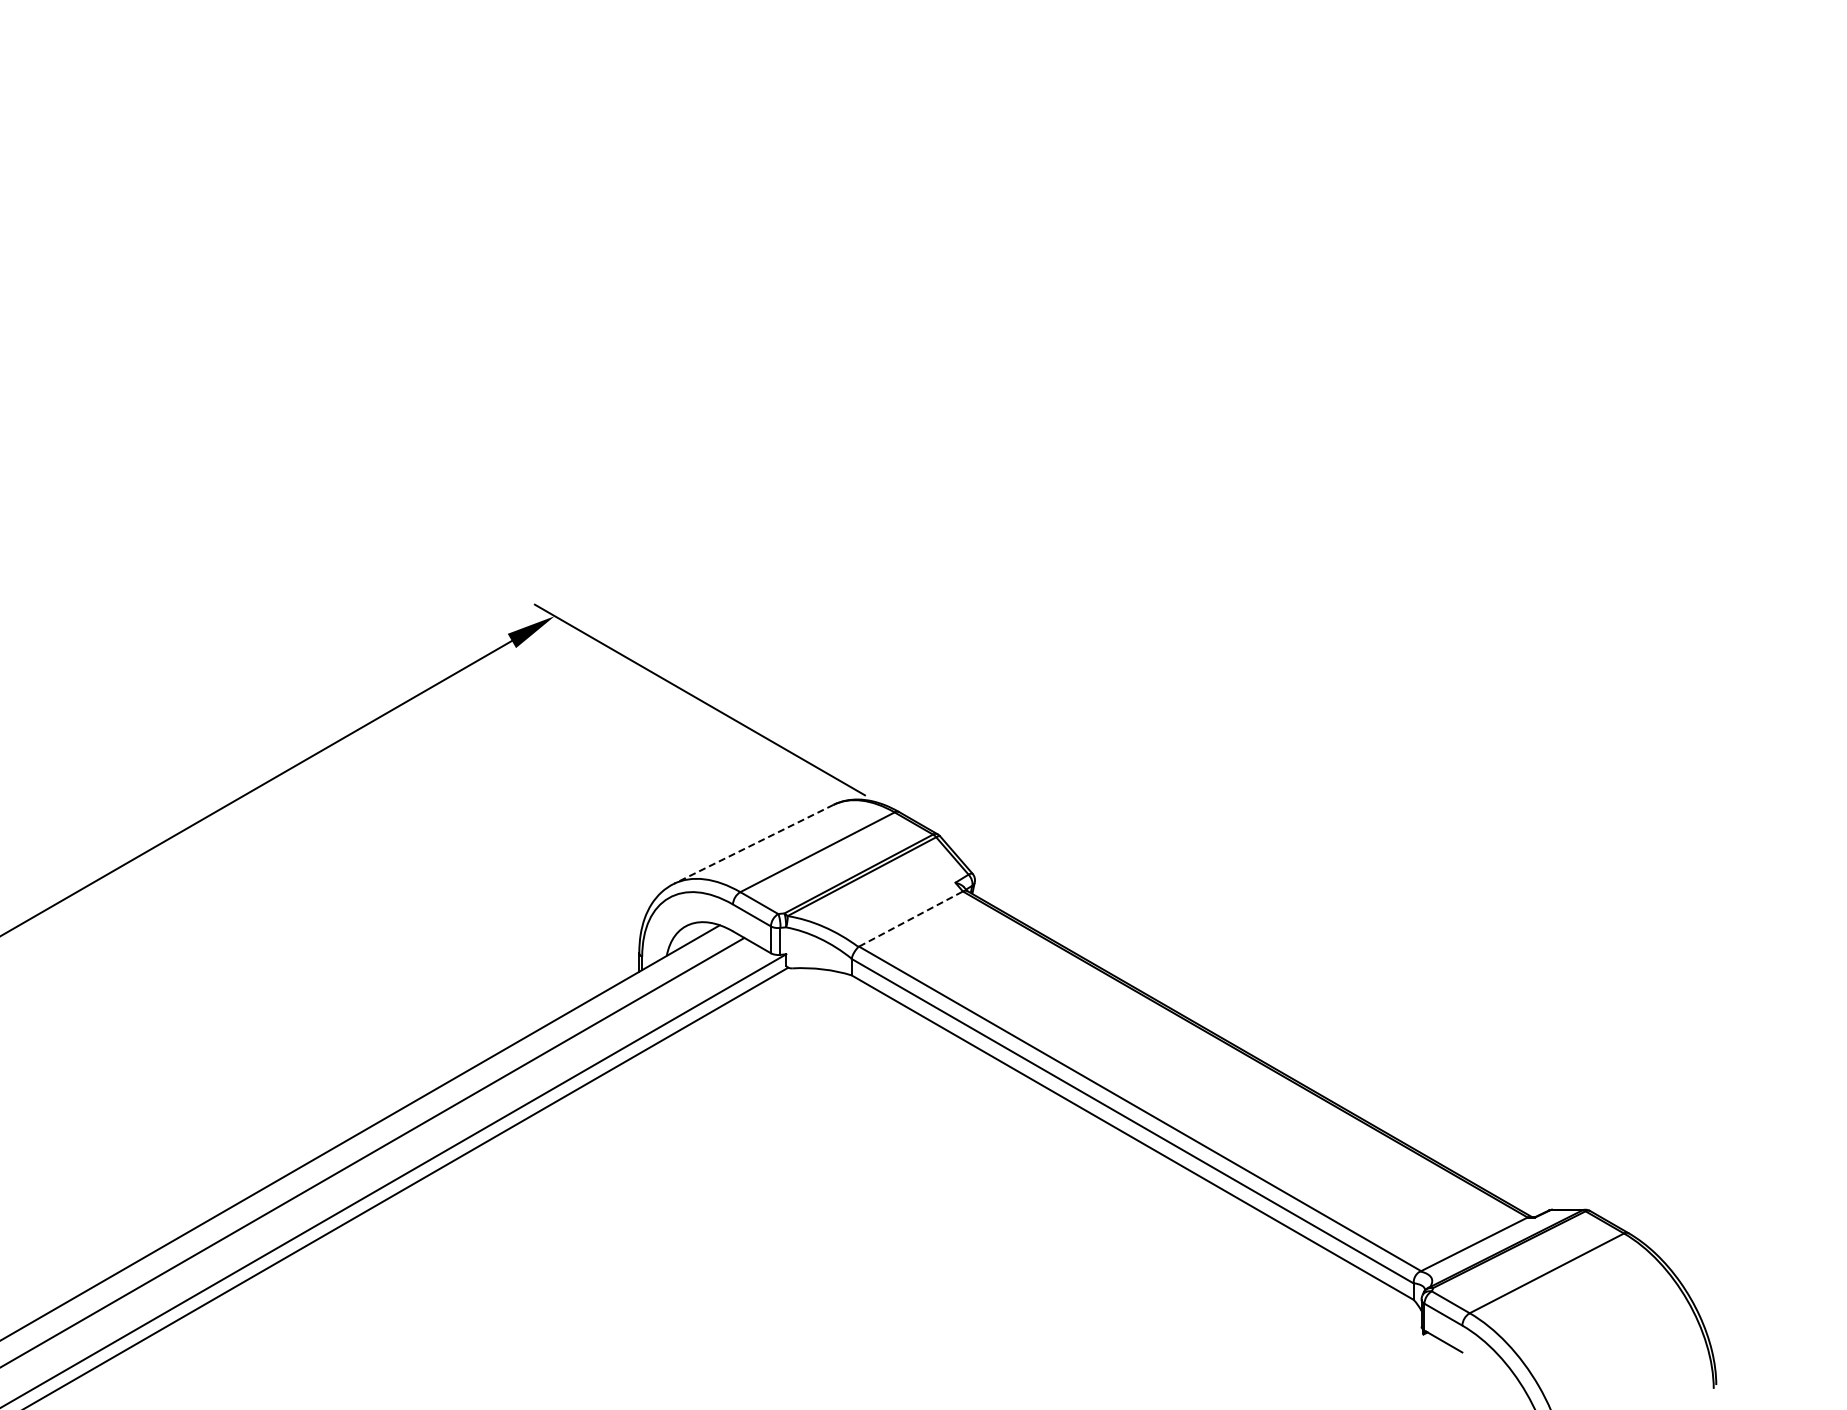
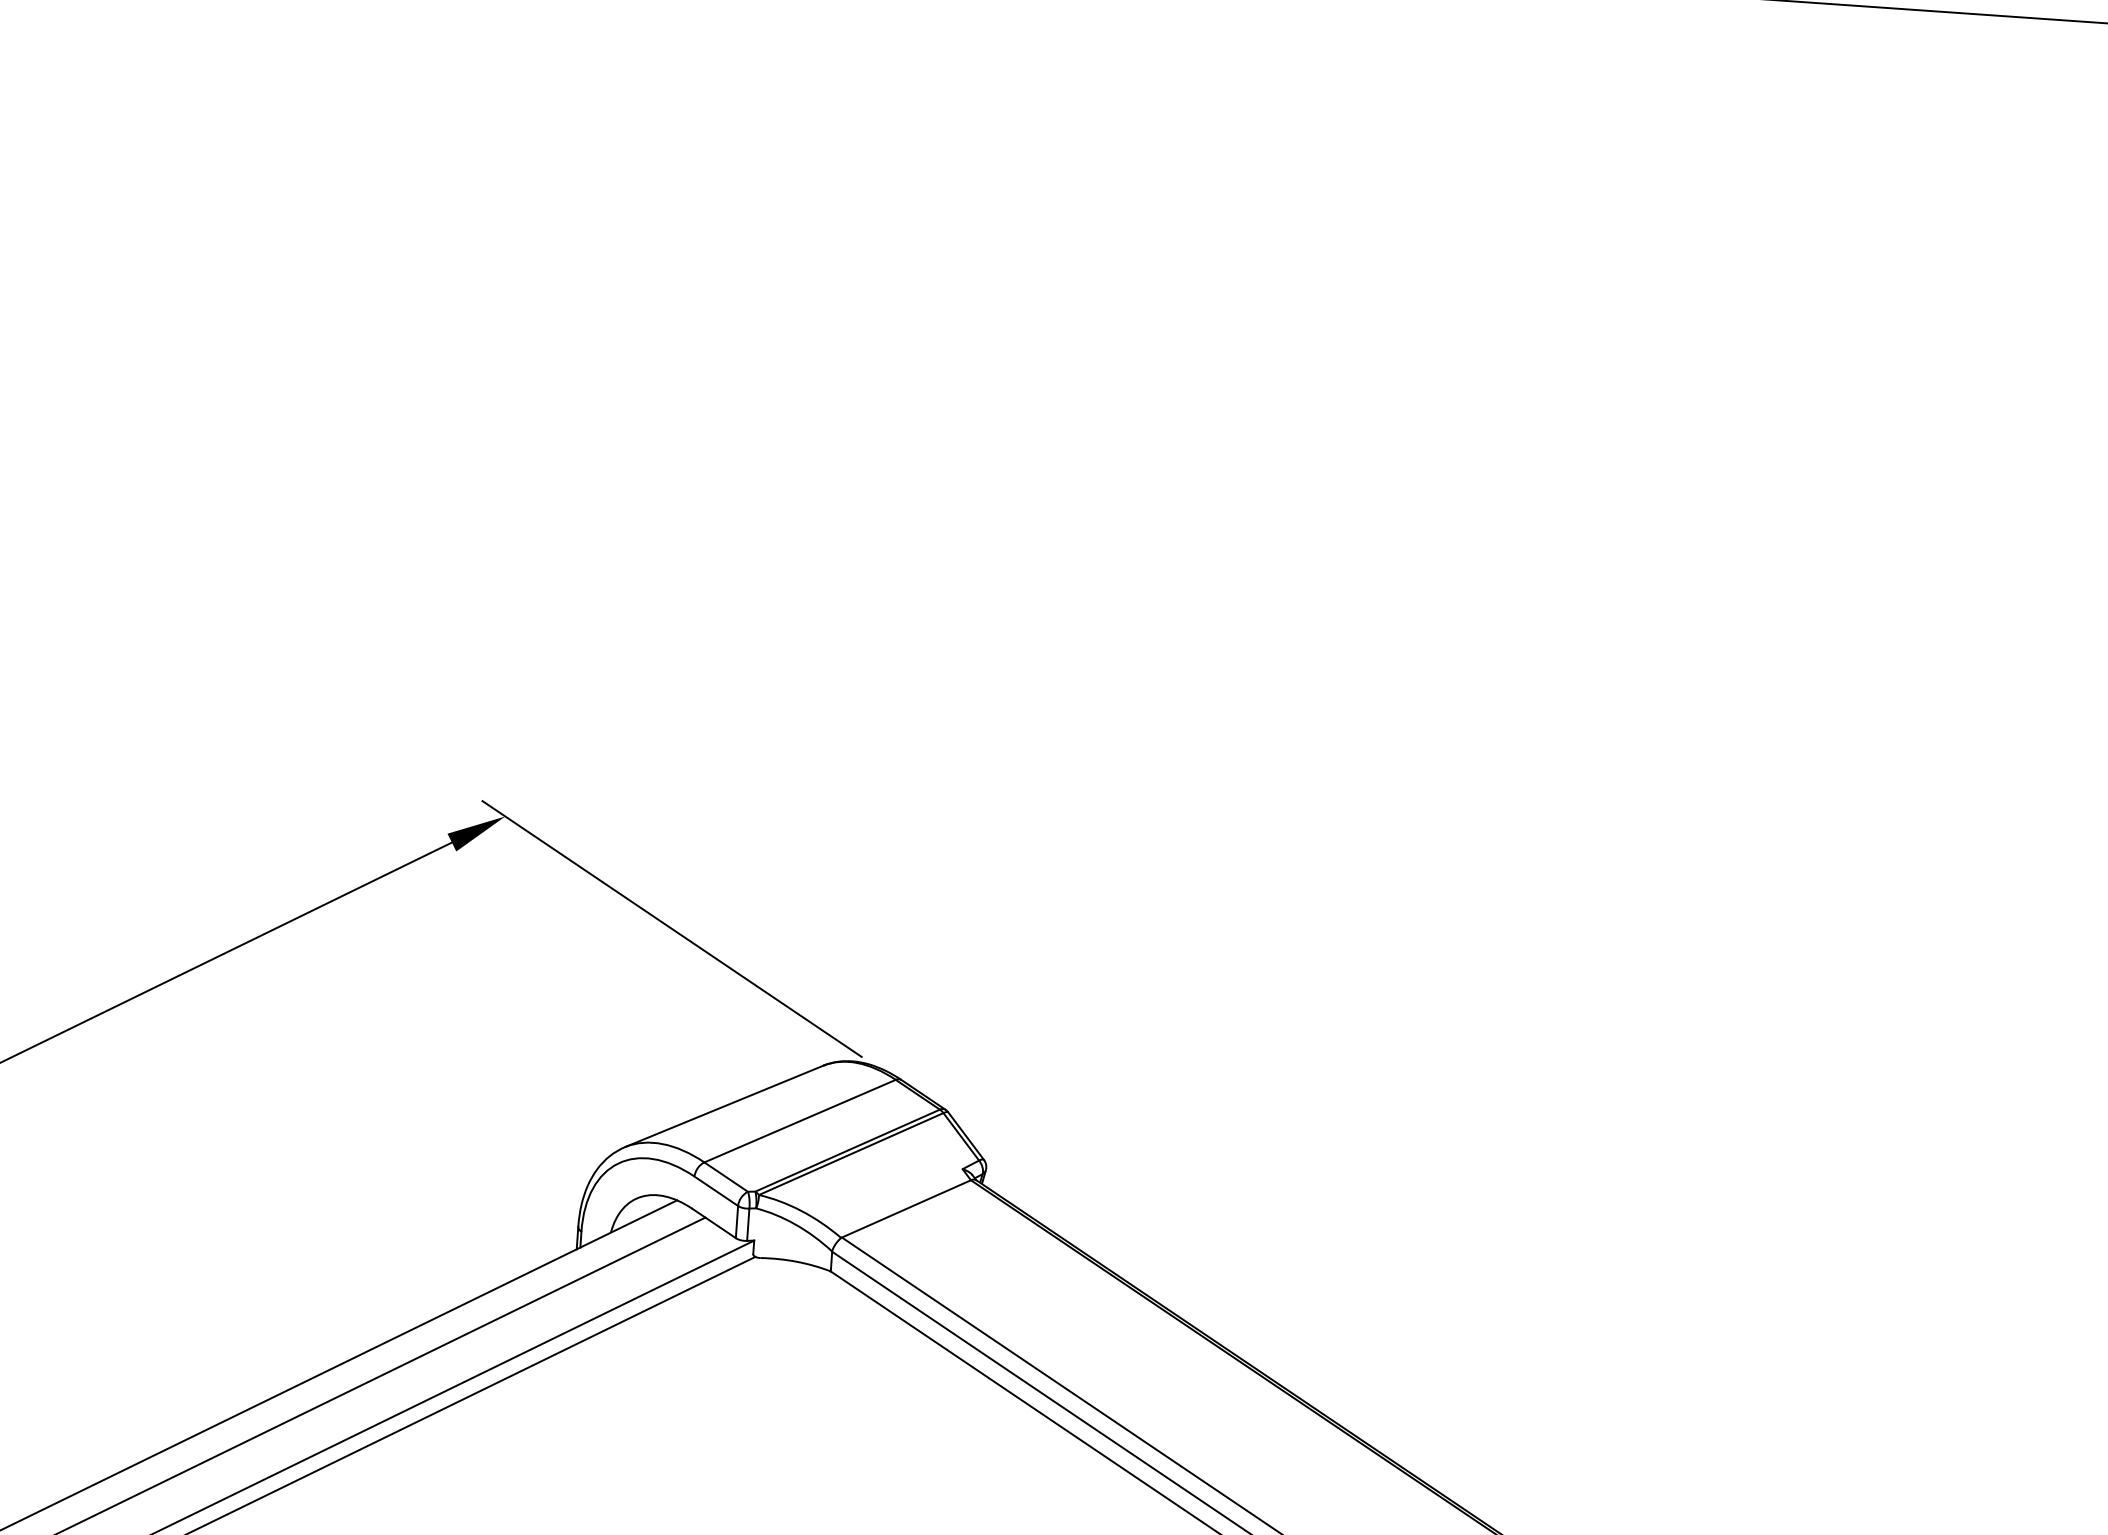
line: (753, 844) -> (724, 1106), dashed -> solid
line: (911, 919) -> (906, 1209), dashed -> solid

